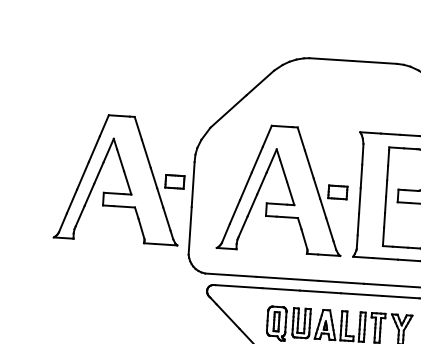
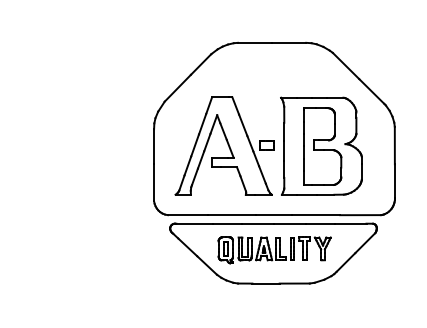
part: (120, 178) -> (97, 145), removed

